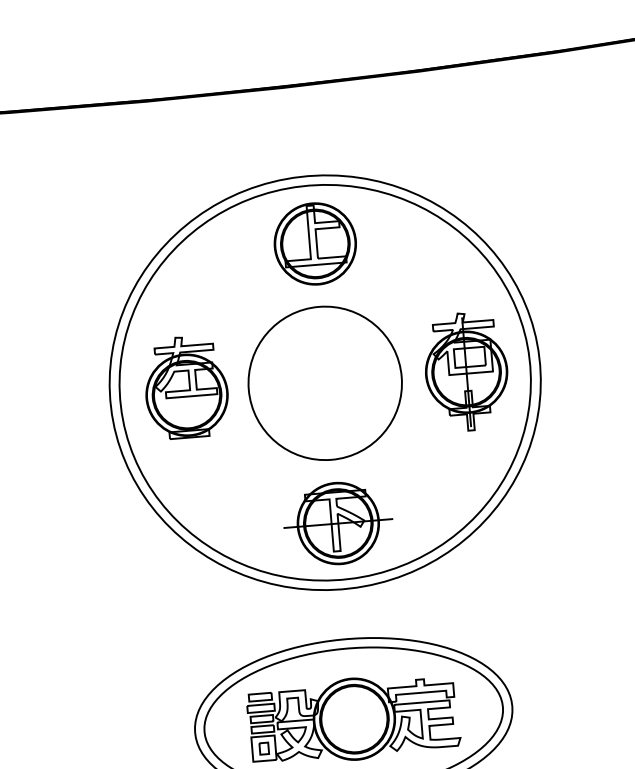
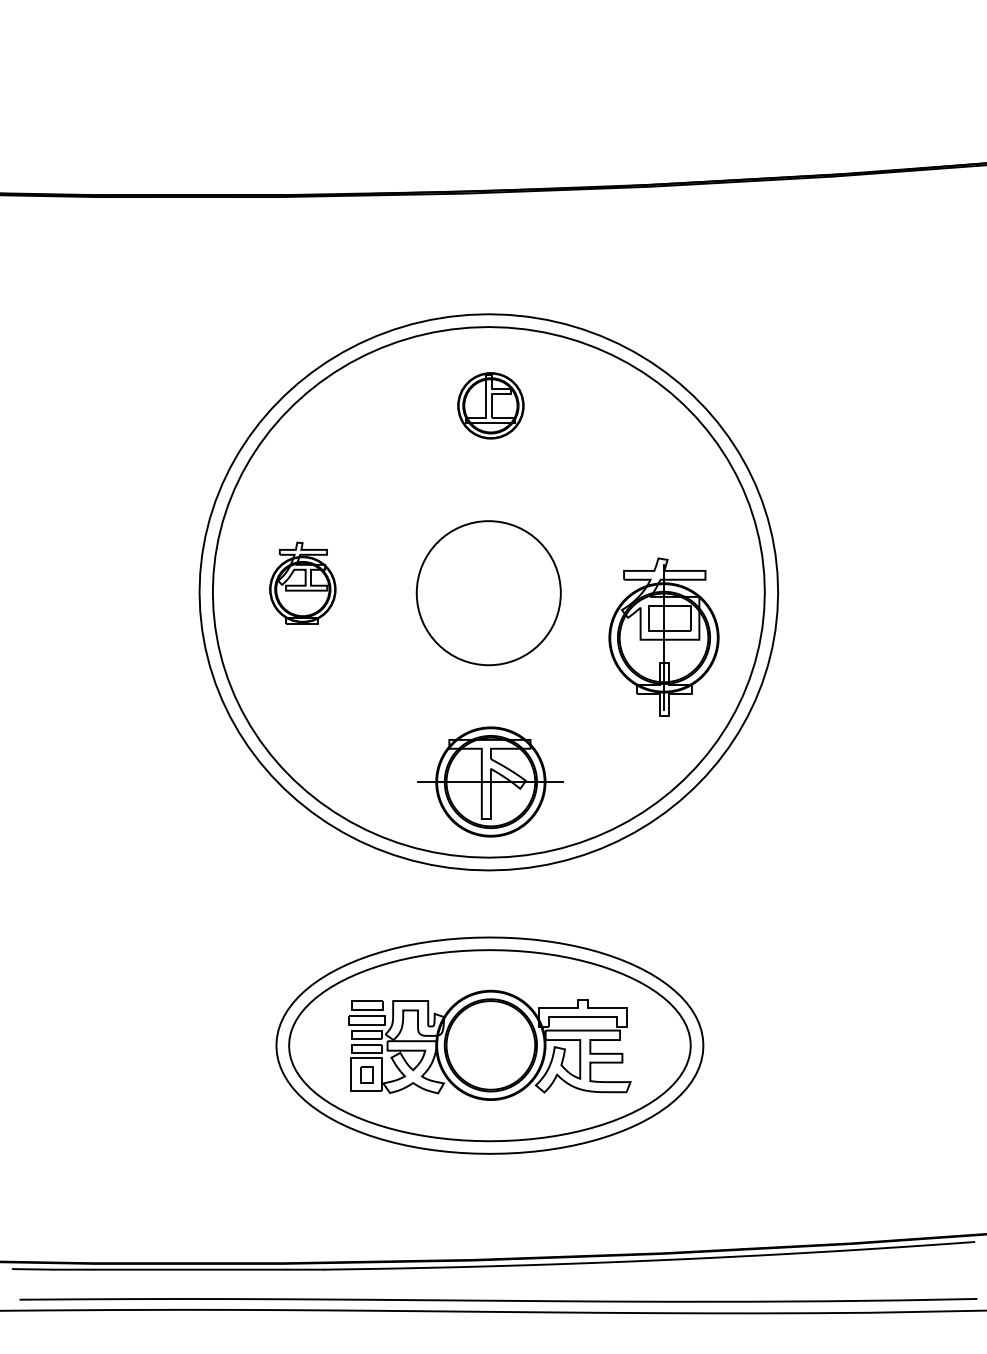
part: (315, 243) -> (490, 405), size x0.6
part: (466, 371) -> (663, 636), moved
circle: (325, 383) -> (488, 593), size x0.7
part: (186, 386) -> (302, 582), size x0.6

